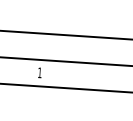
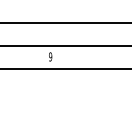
text: (39, 72) -> (50, 56), 1 -> 9

